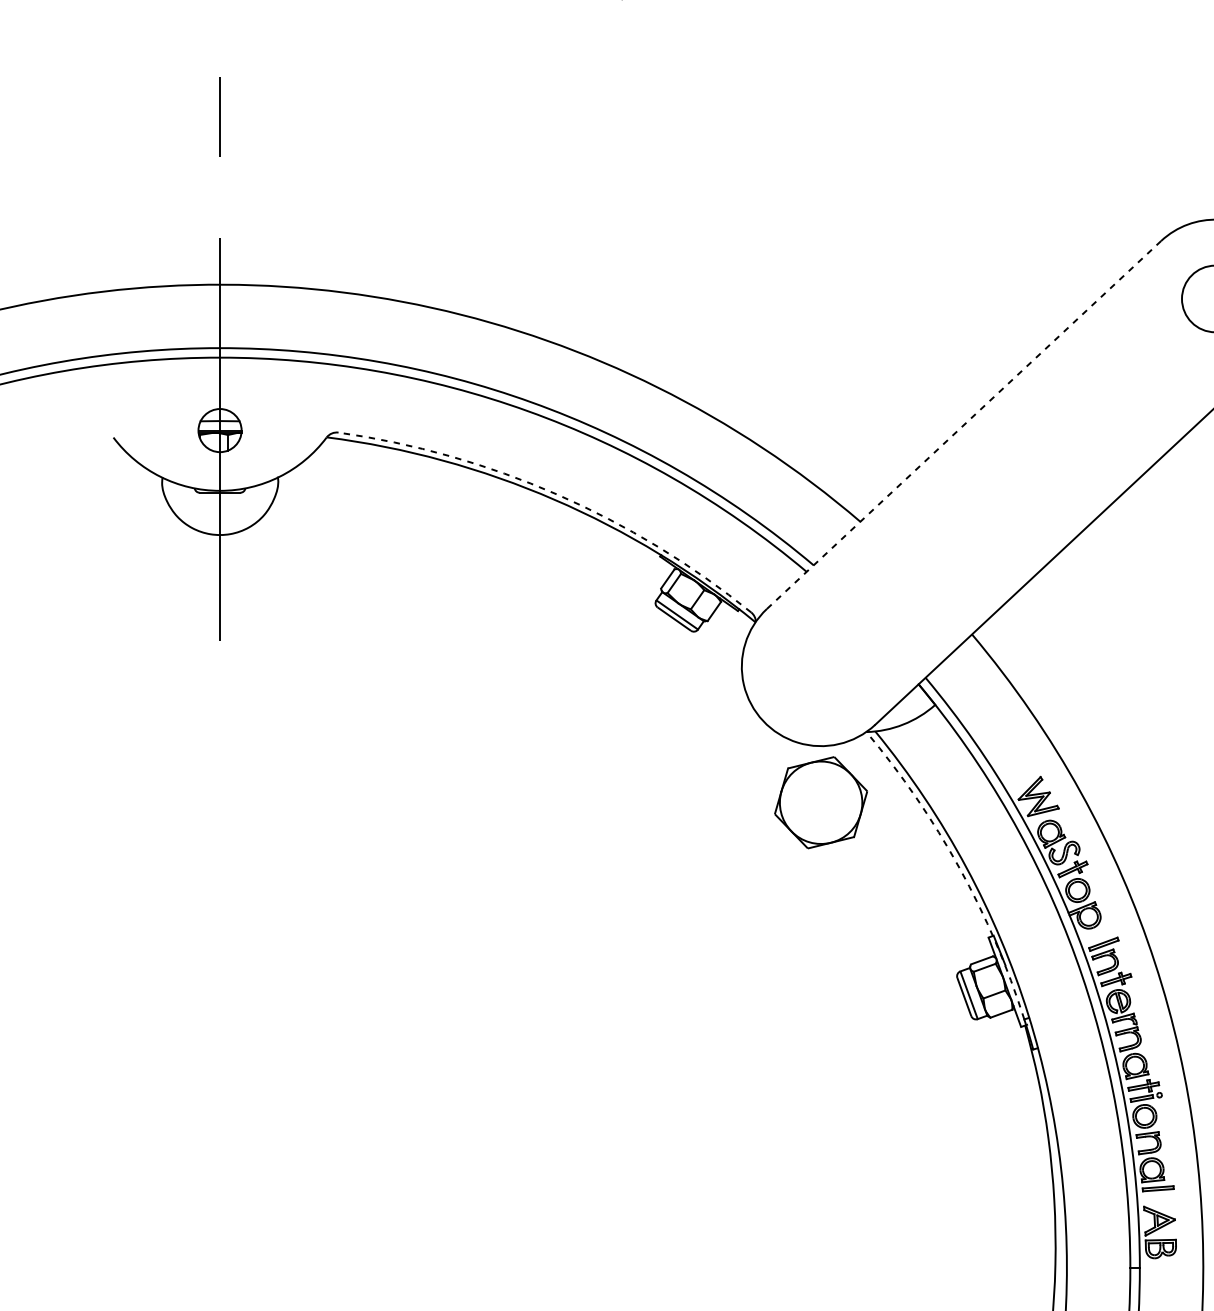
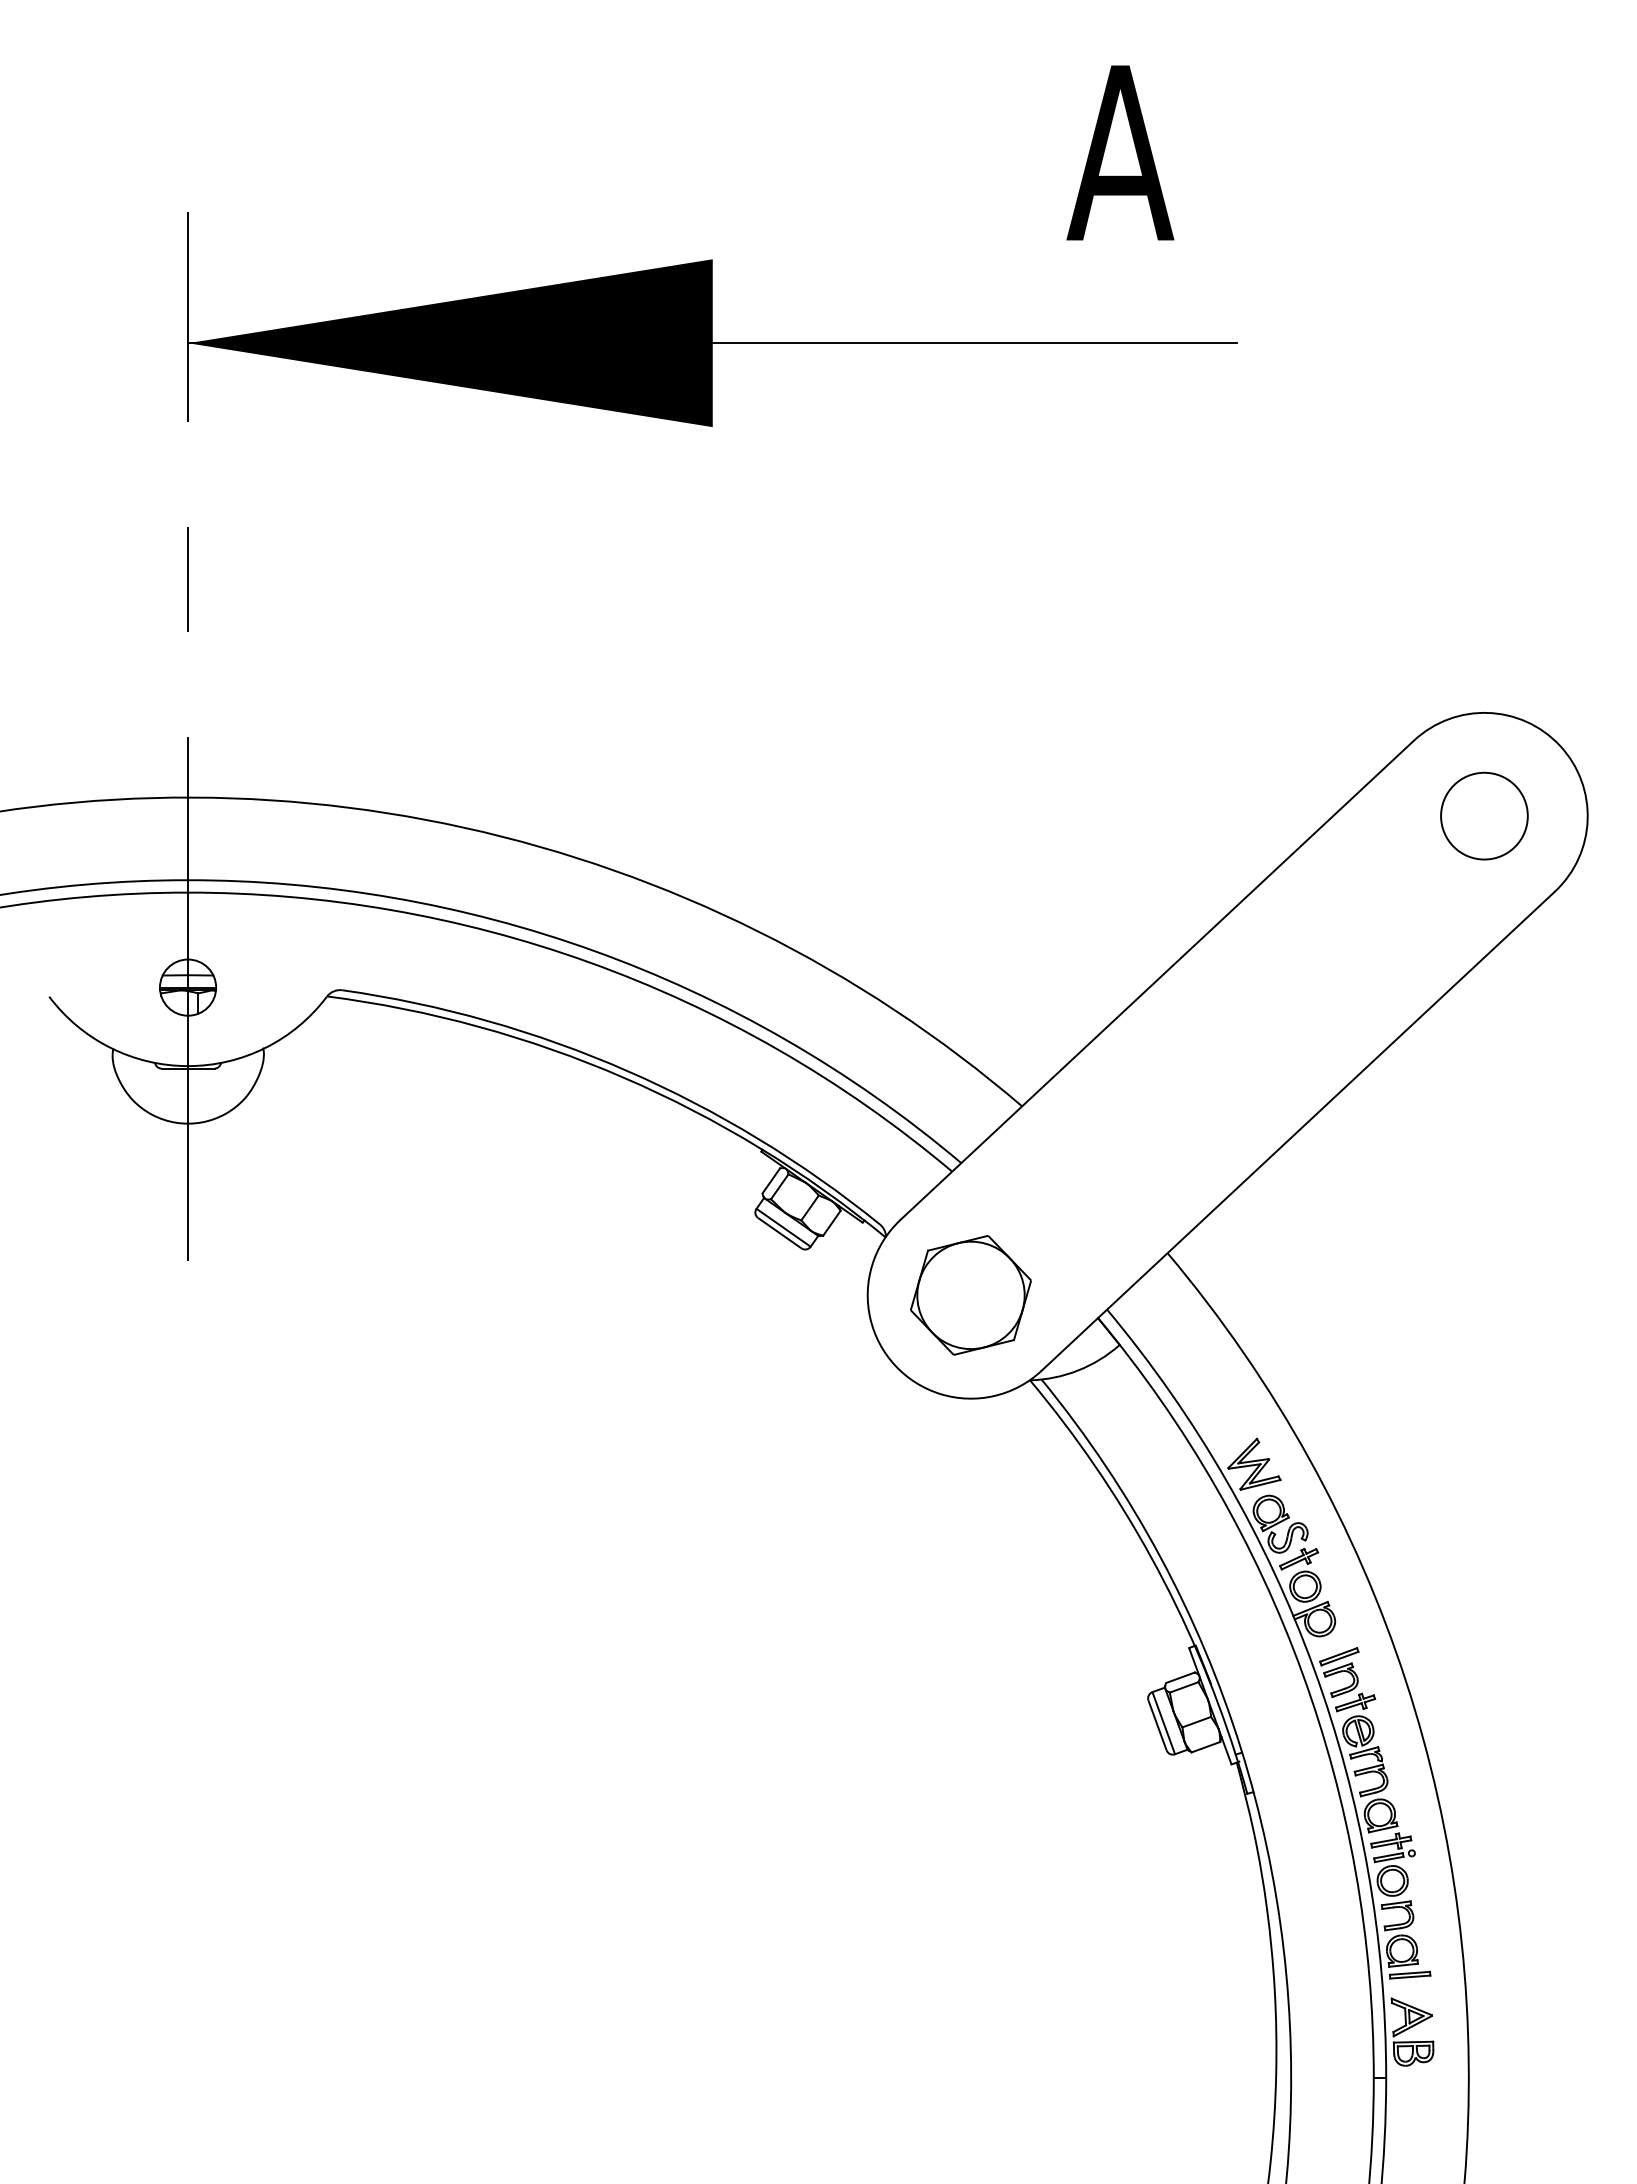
line: (964, 424) -> (1157, 979), dashed -> solid
arc: (557, 494) -> (627, 1070), dashed -> solid
part: (820, 802) -> (970, 1295), moved
arc: (959, 868) -> (1151, 1557), dashed -> solid

